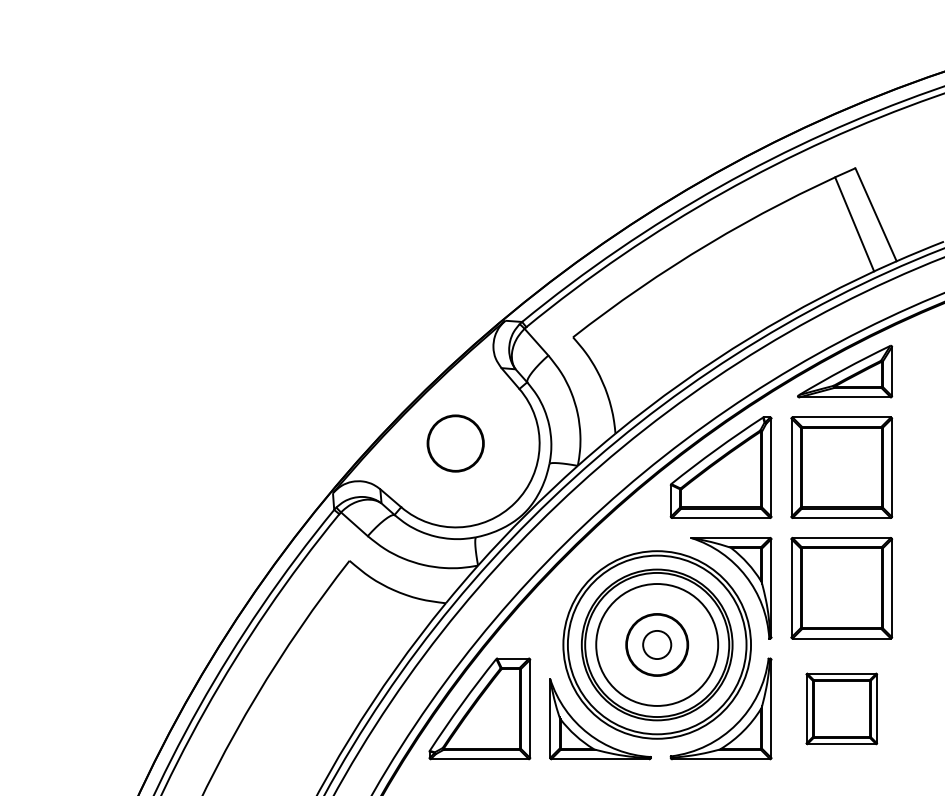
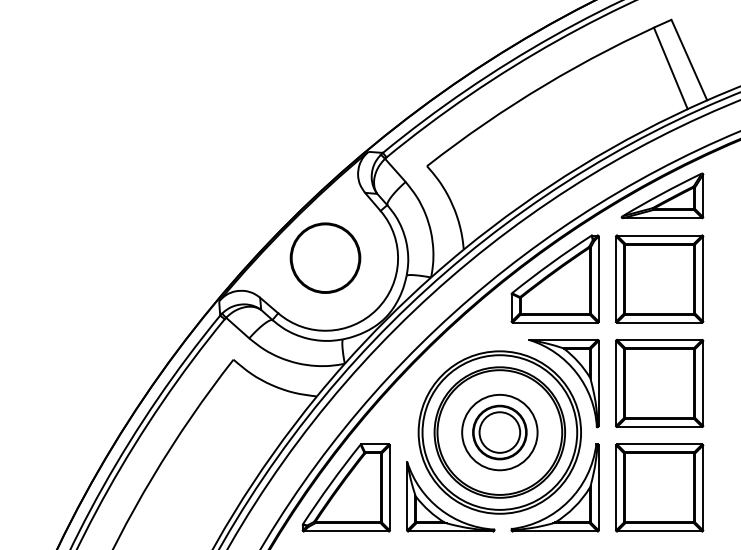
circle: (455, 443) -> (325, 258), size x1.43
circle: (656, 644) -> (499, 432), size x0.71
circle: (656, 644) -> (499, 432), size x1.67
part: (841, 708) -> (659, 487), size x1.43

